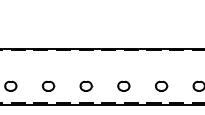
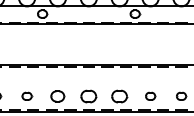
part: (49, 85) -> (58, 95), size x1.4
part: (85, 85) -> (88, 95), size x1.6
part: (123, 85) -> (119, 95), size x1.6

